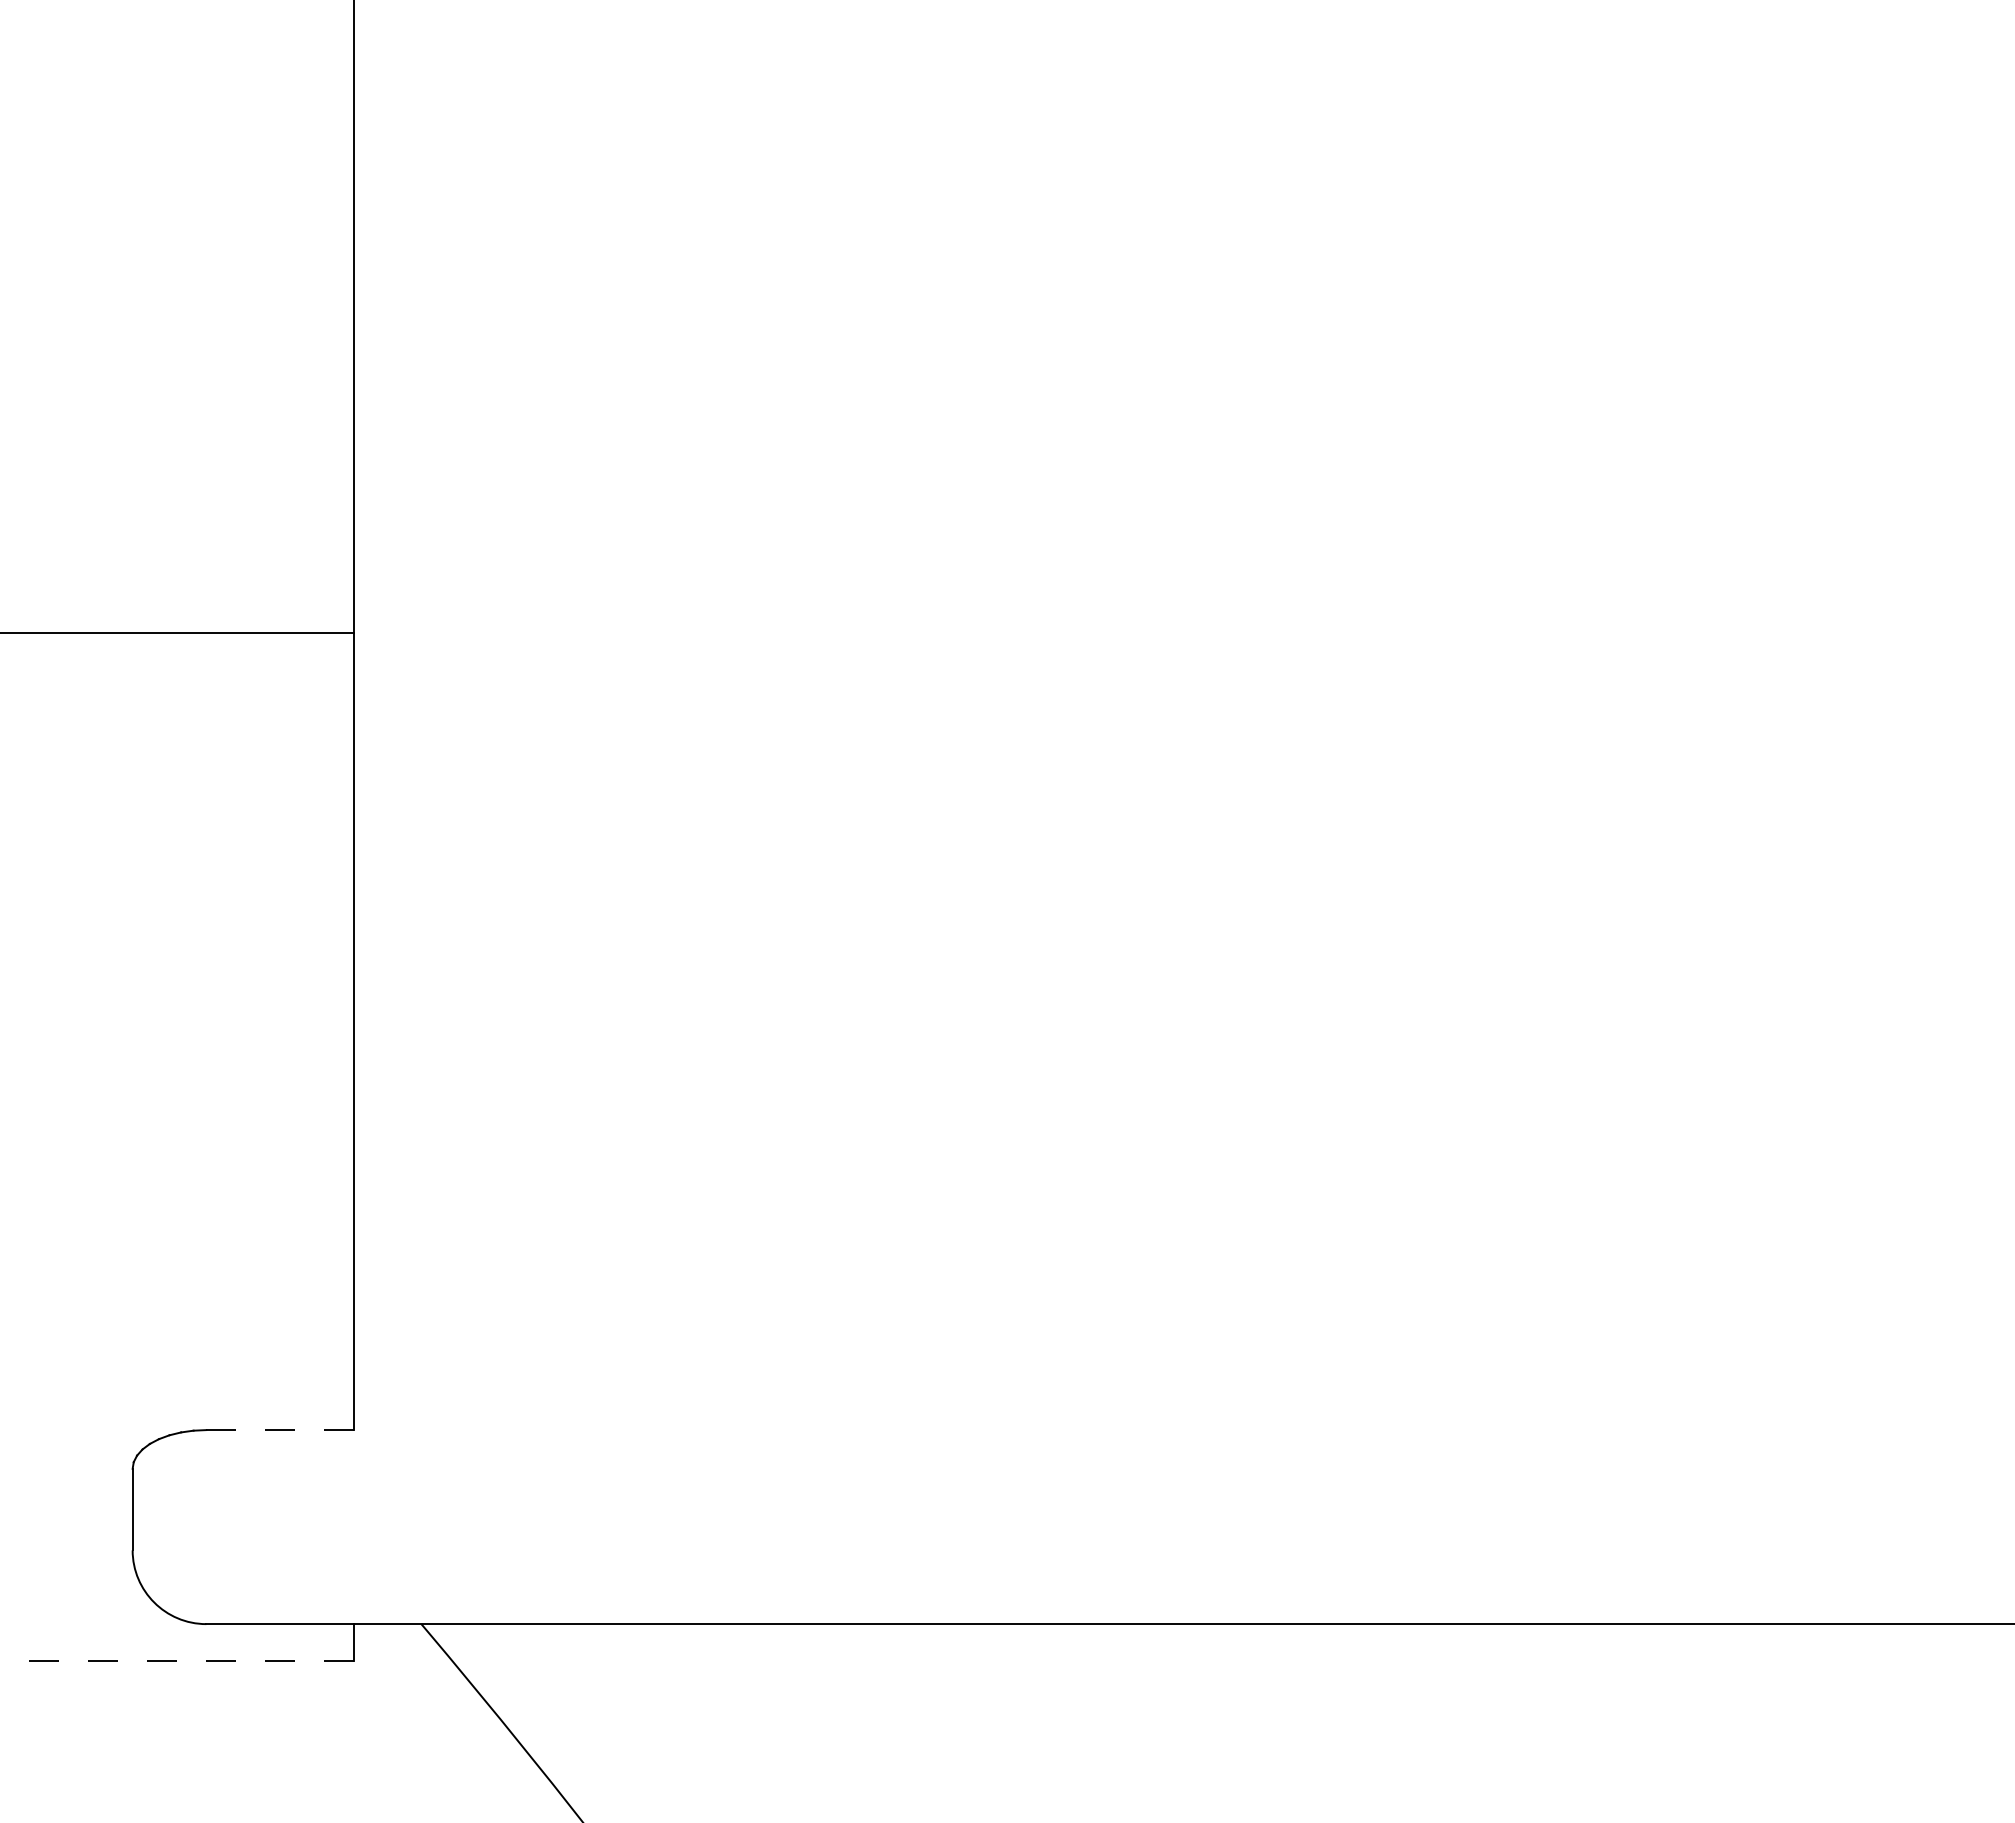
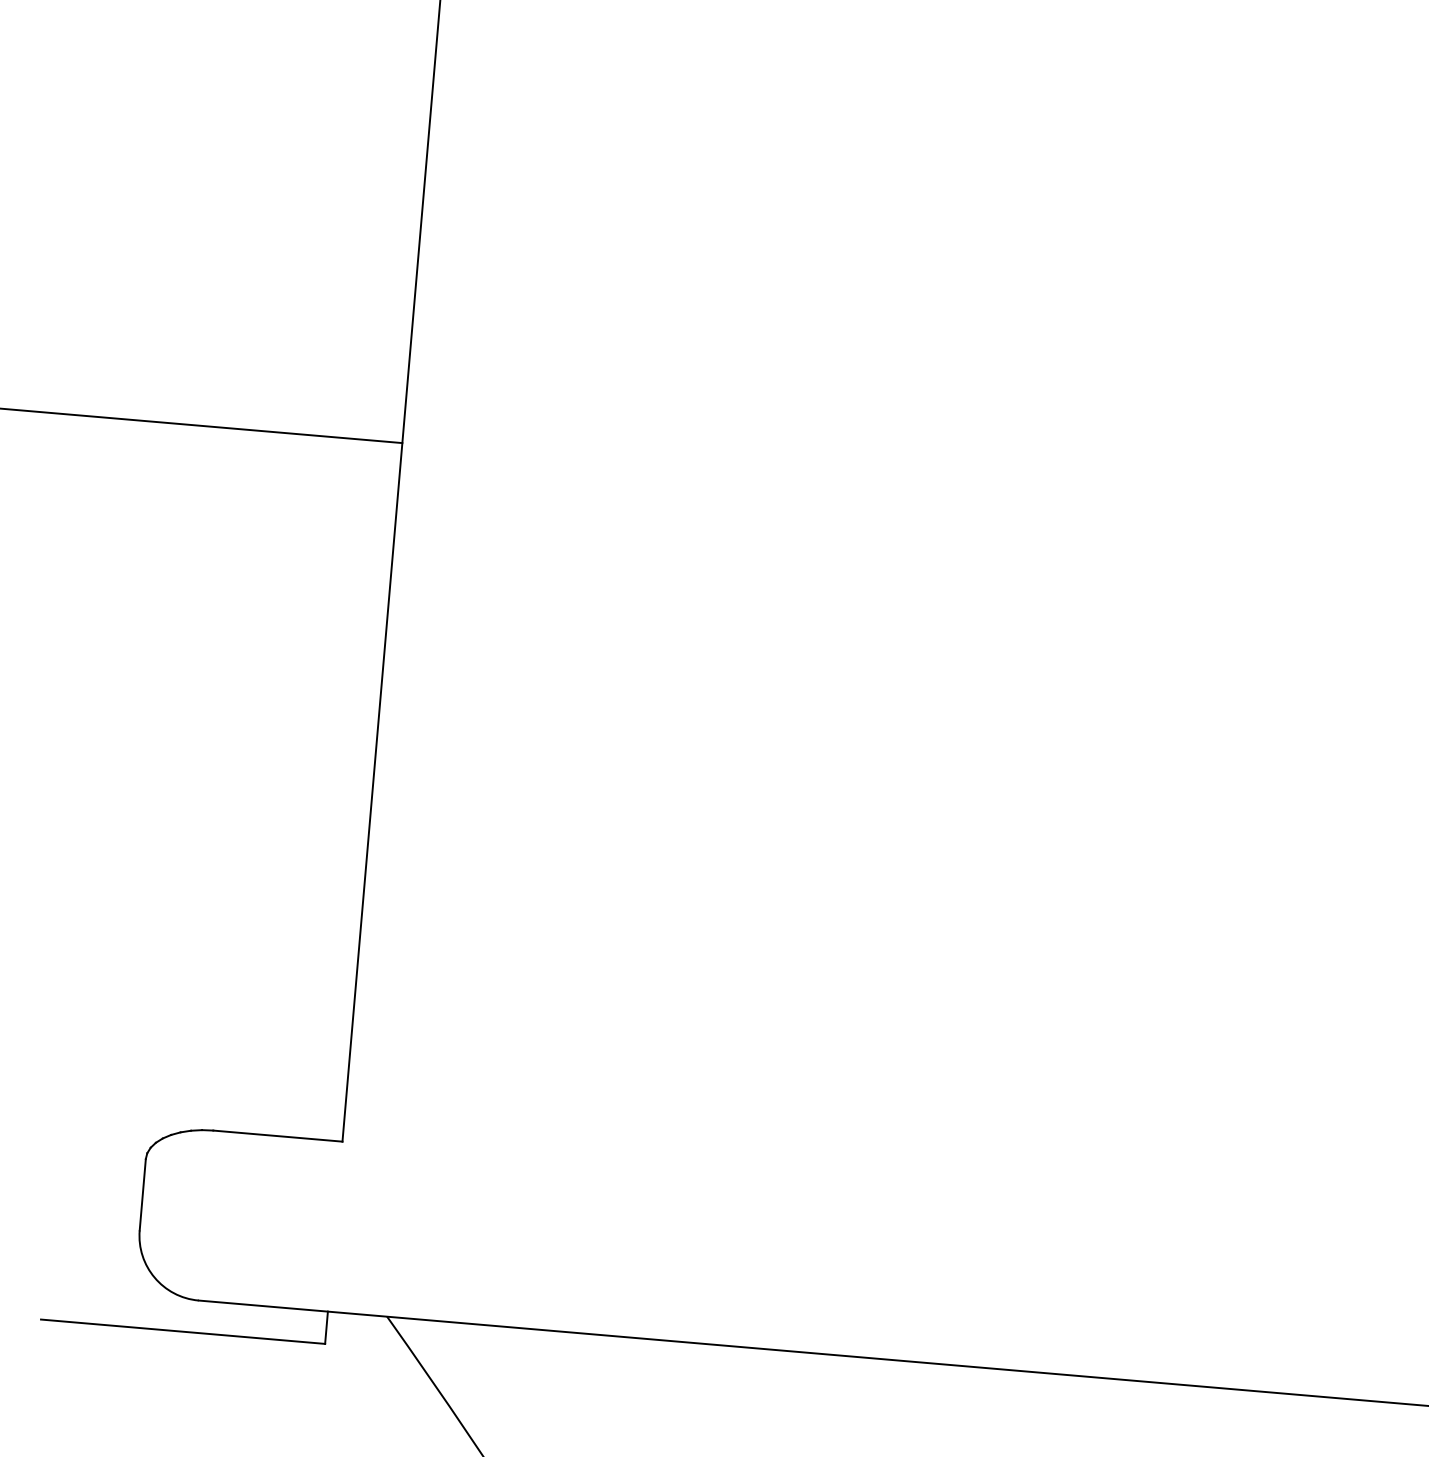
line: (280, 1430) -> (278, 1136), dashed -> solid
line: (192, 1660) -> (183, 1331), dashed -> solid

